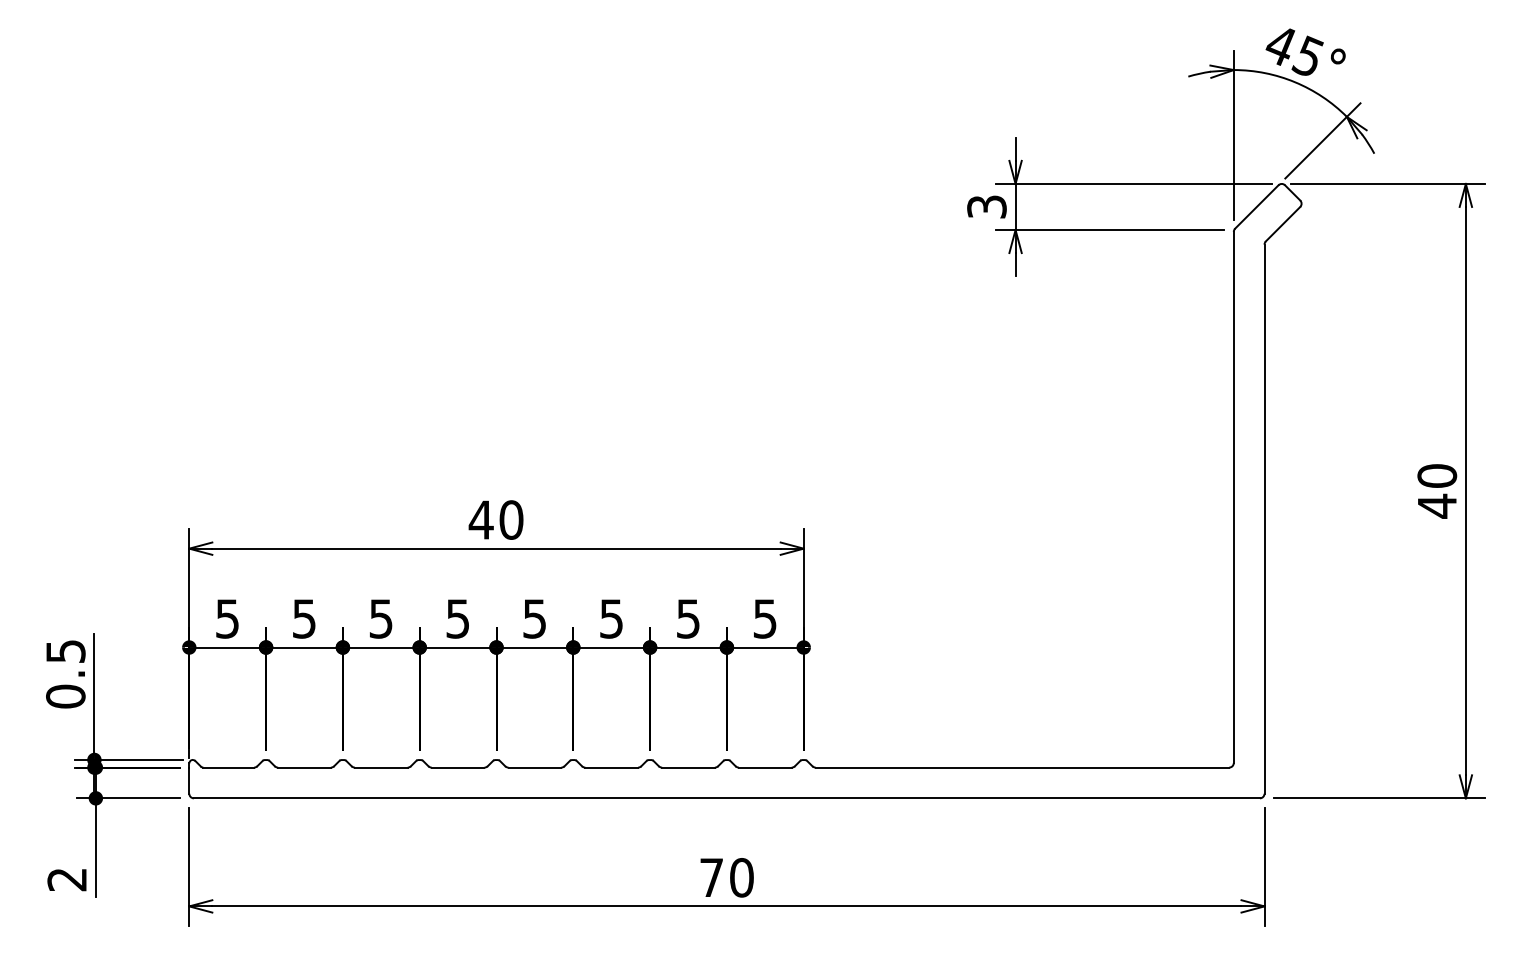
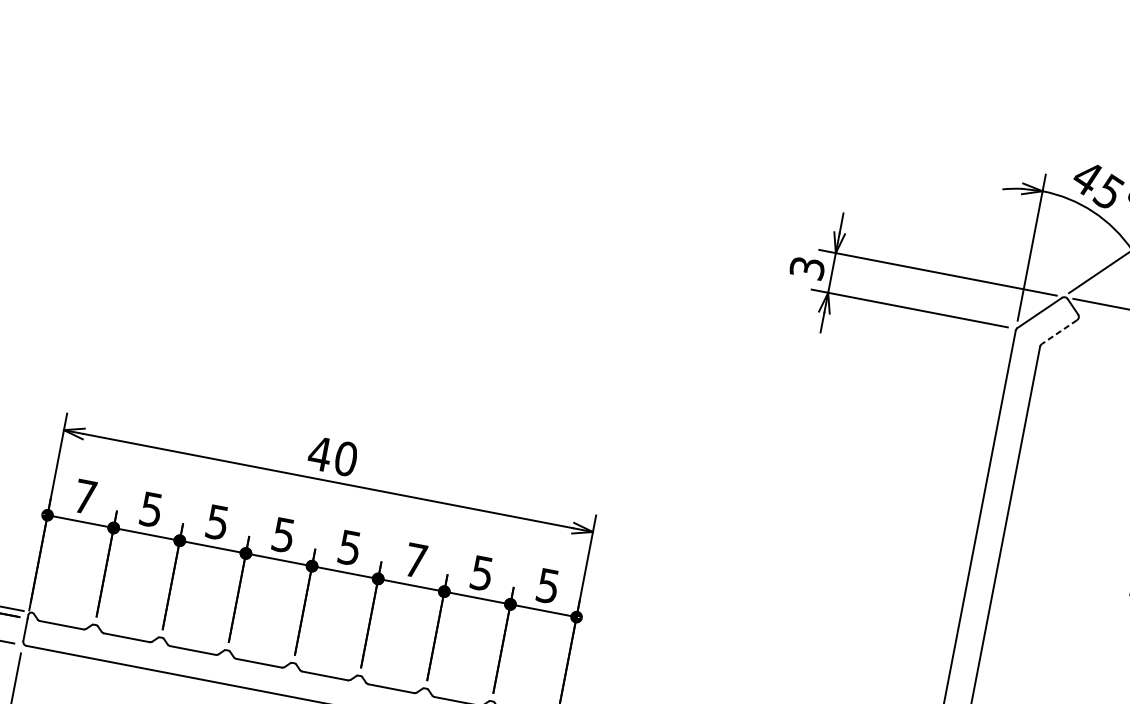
line: (1282, 224) -> (1058, 332), solid -> dashed
text: (227, 618) -> (85, 496), 5 -> 7
text: (611, 618) -> (415, 560), 5 -> 7

